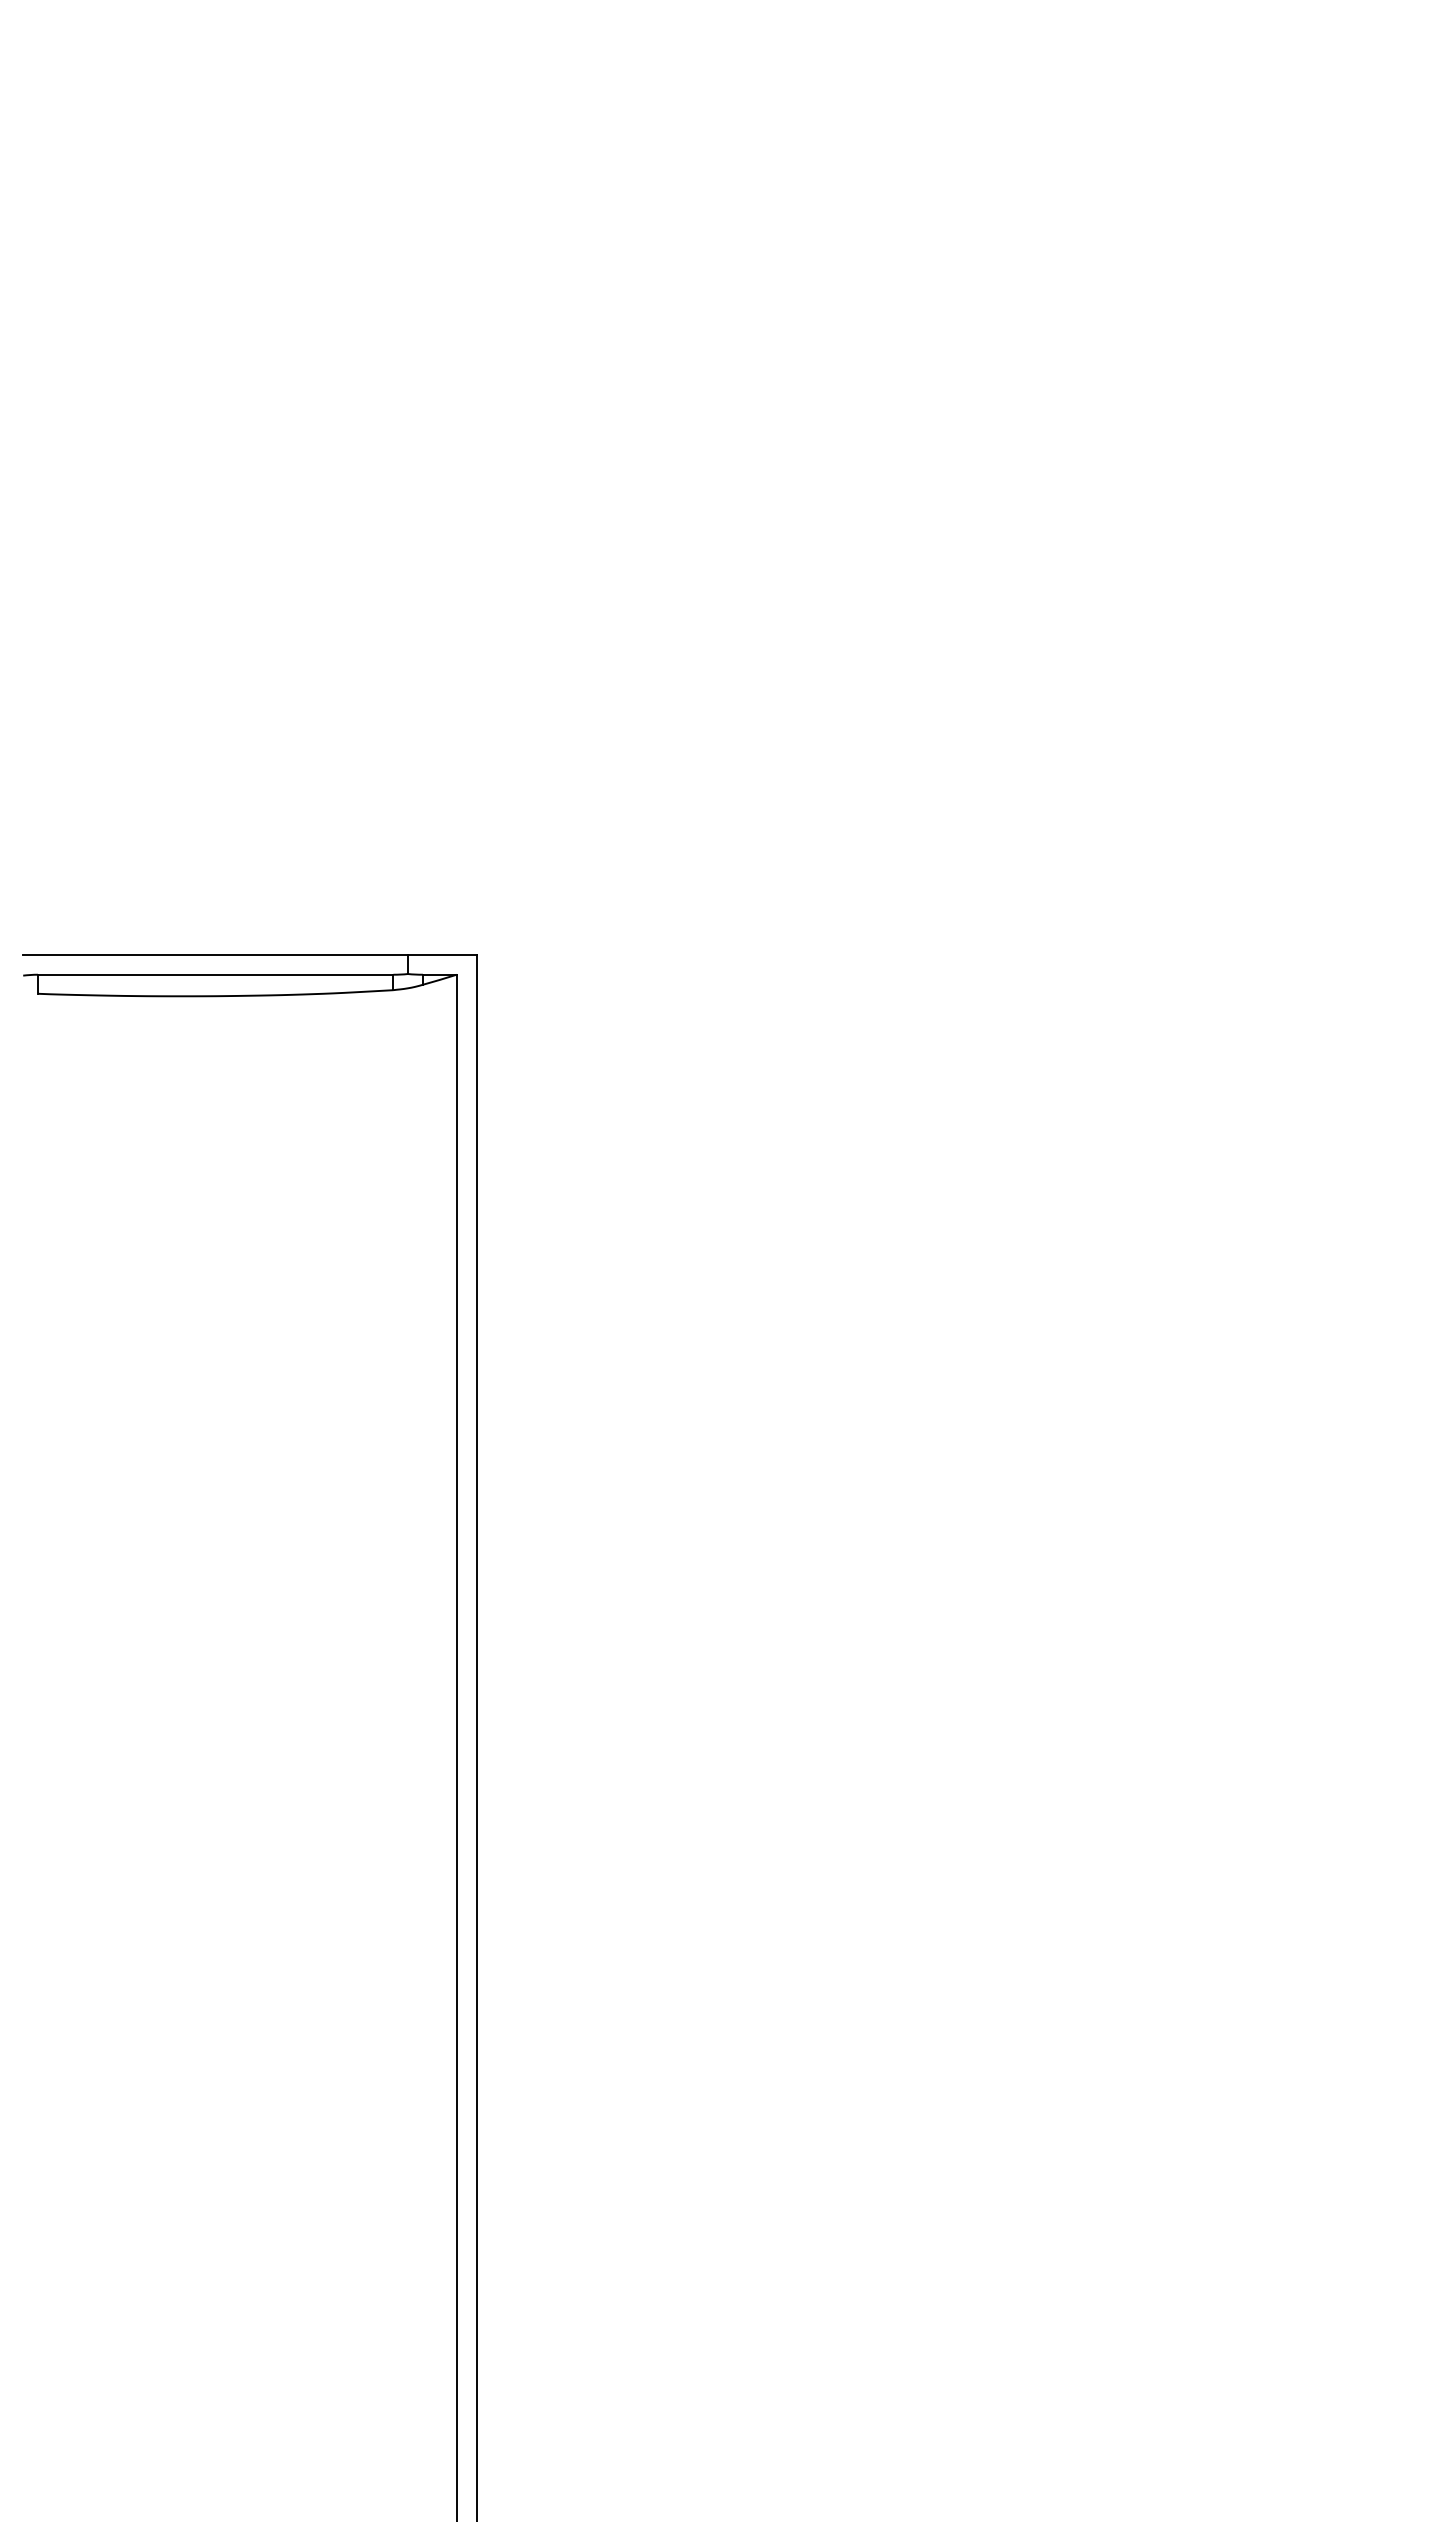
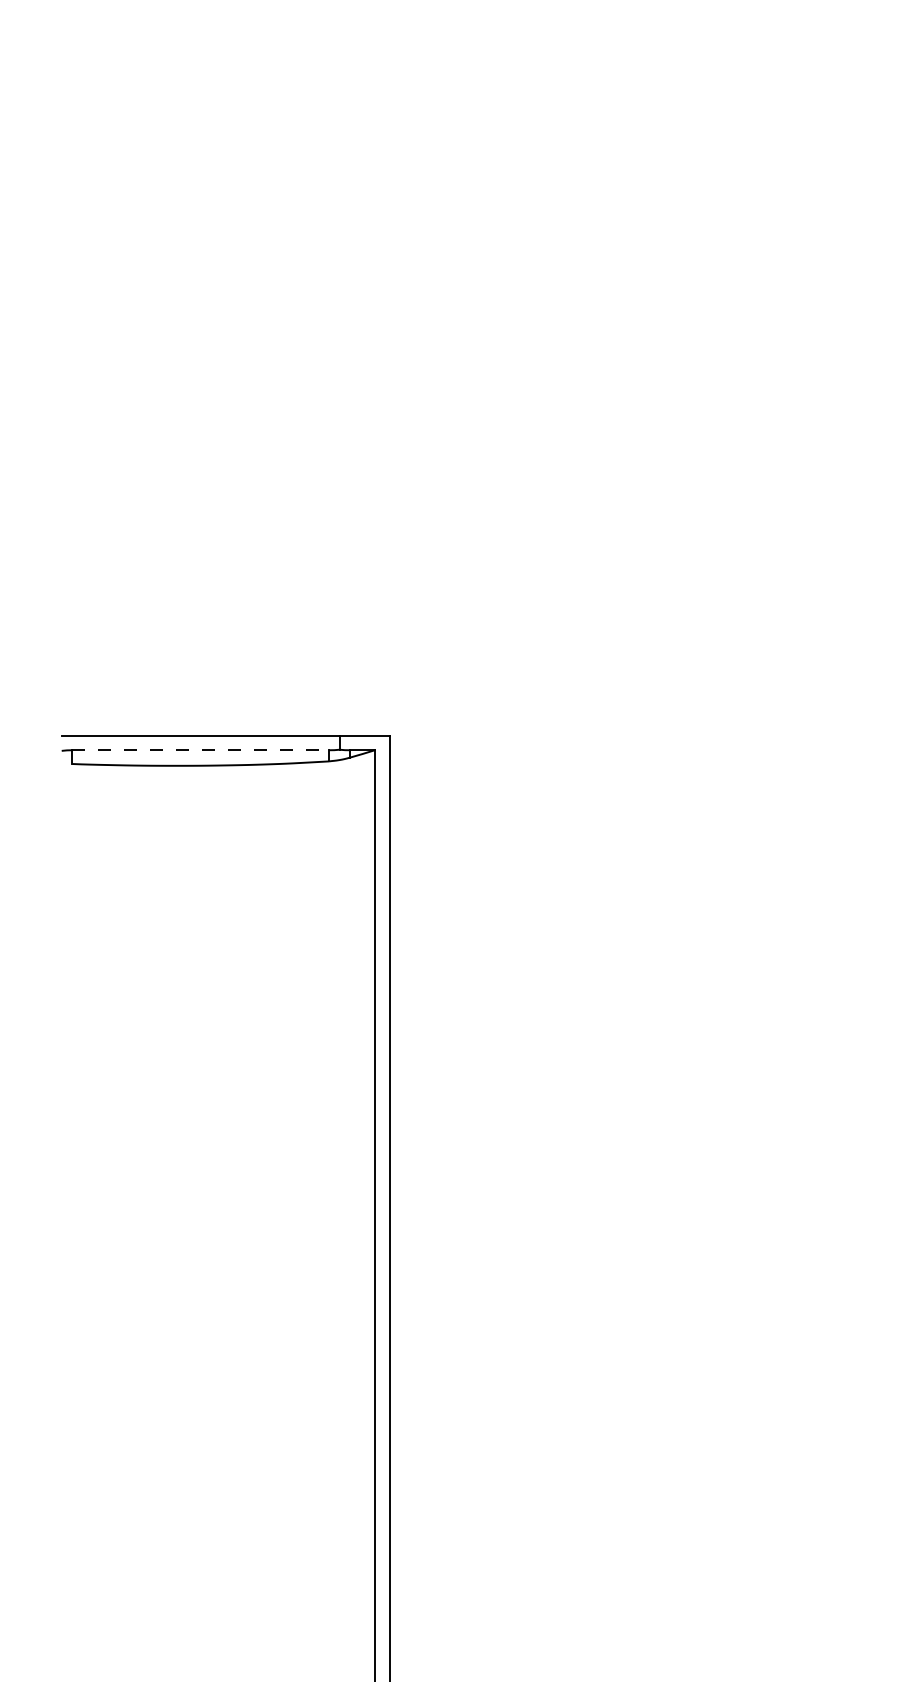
line: (215, 974) -> (200, 750), solid -> dashed

